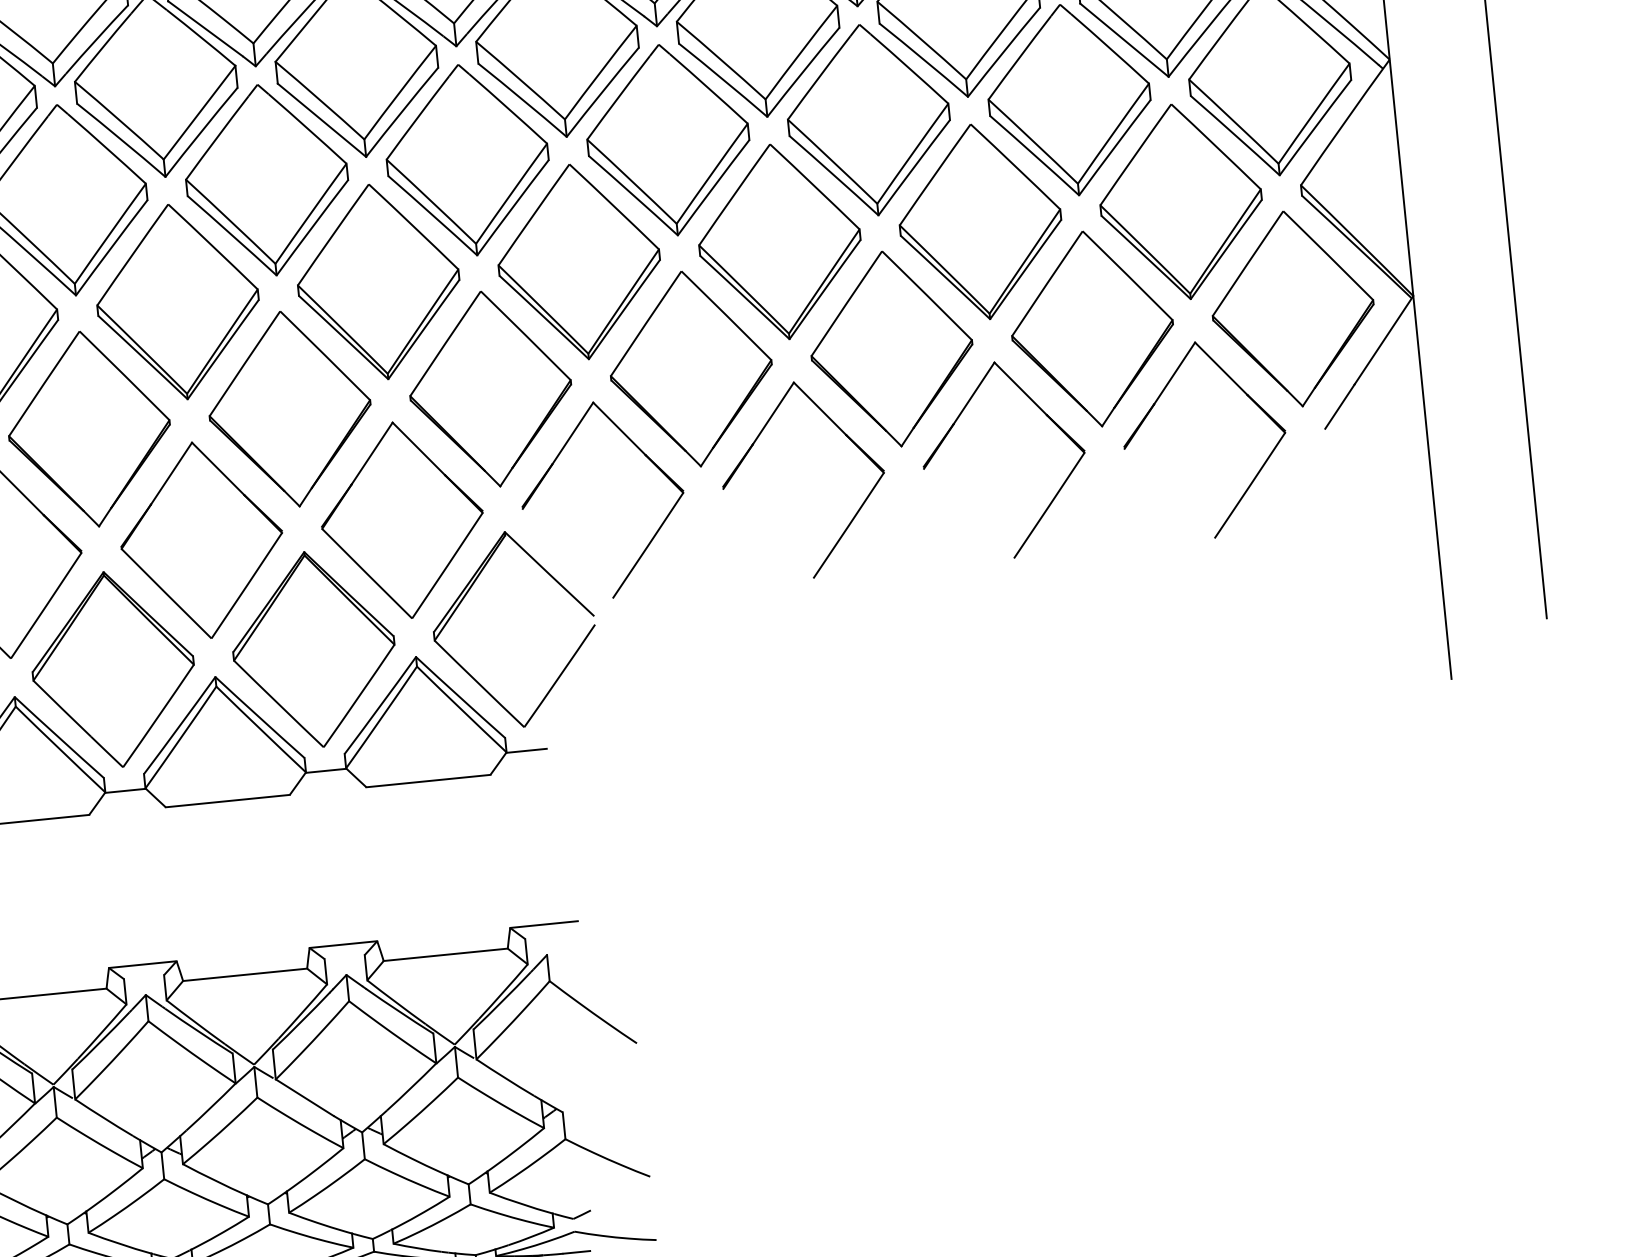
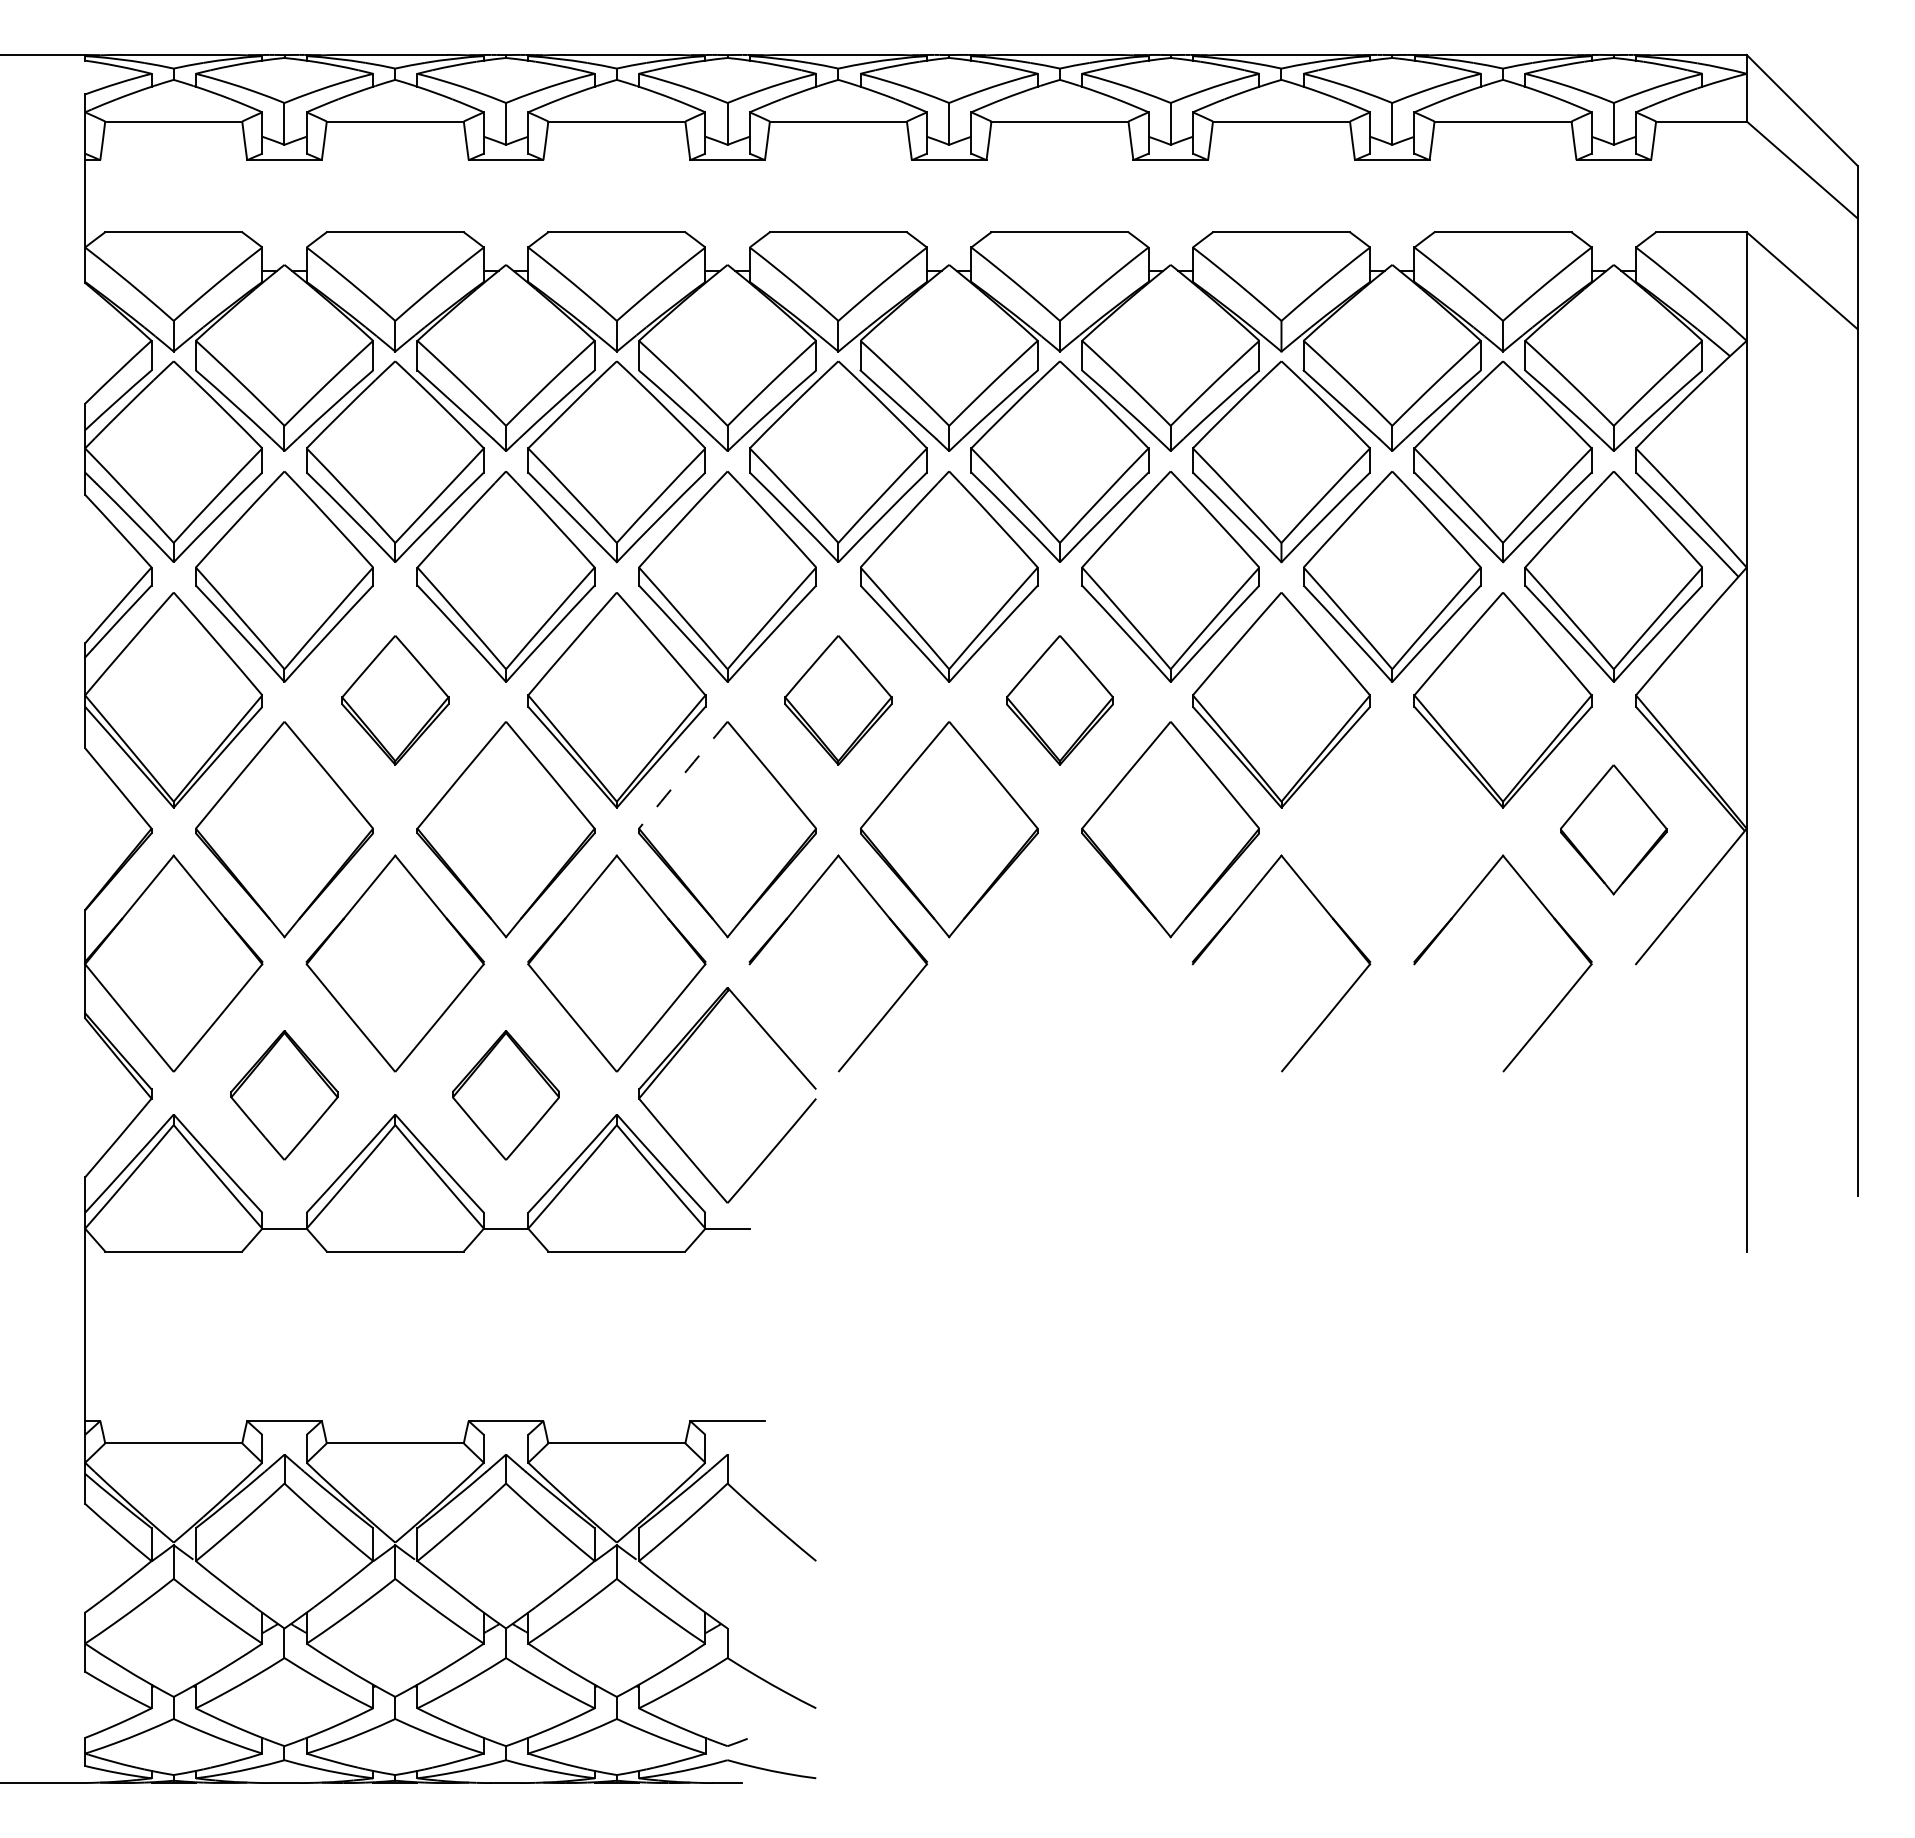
part: (779, 242) -> (1059, 700), size x0.6
part: (579, 262) -> (838, 700), size x0.6
part: (178, 302) -> (395, 700), size x0.6
part: (1292, 308) -> (1613, 829), size x0.6
part: (1092, 328) -> (1392, 829), removed
arc: (445, 344) -> (683, 775), solid -> dashed
part: (753, 444) -> (1009, 919), removed
part: (313, 649) -> (505, 1095), size x0.6
part: (113, 669) -> (284, 1095), size x0.6

